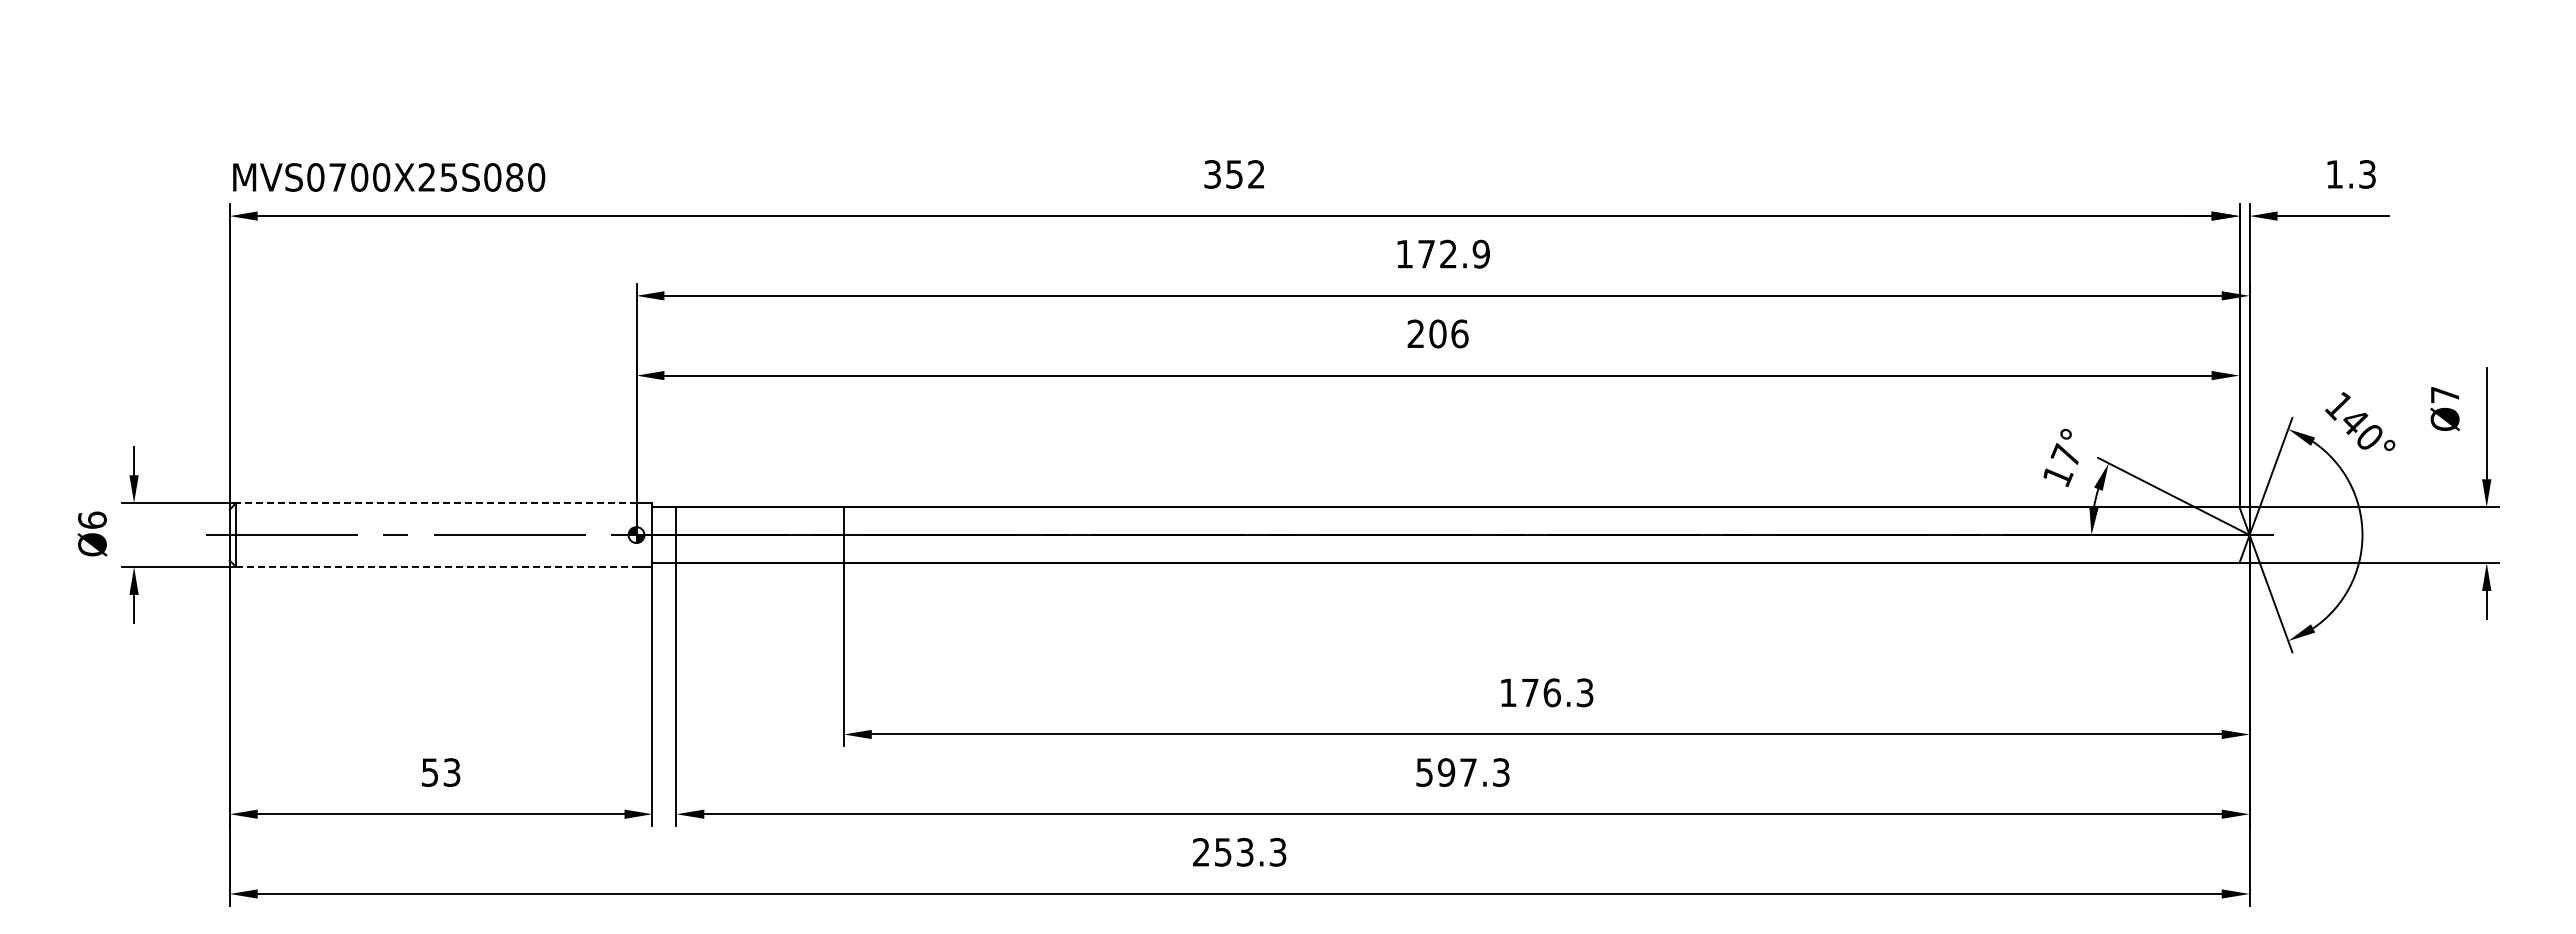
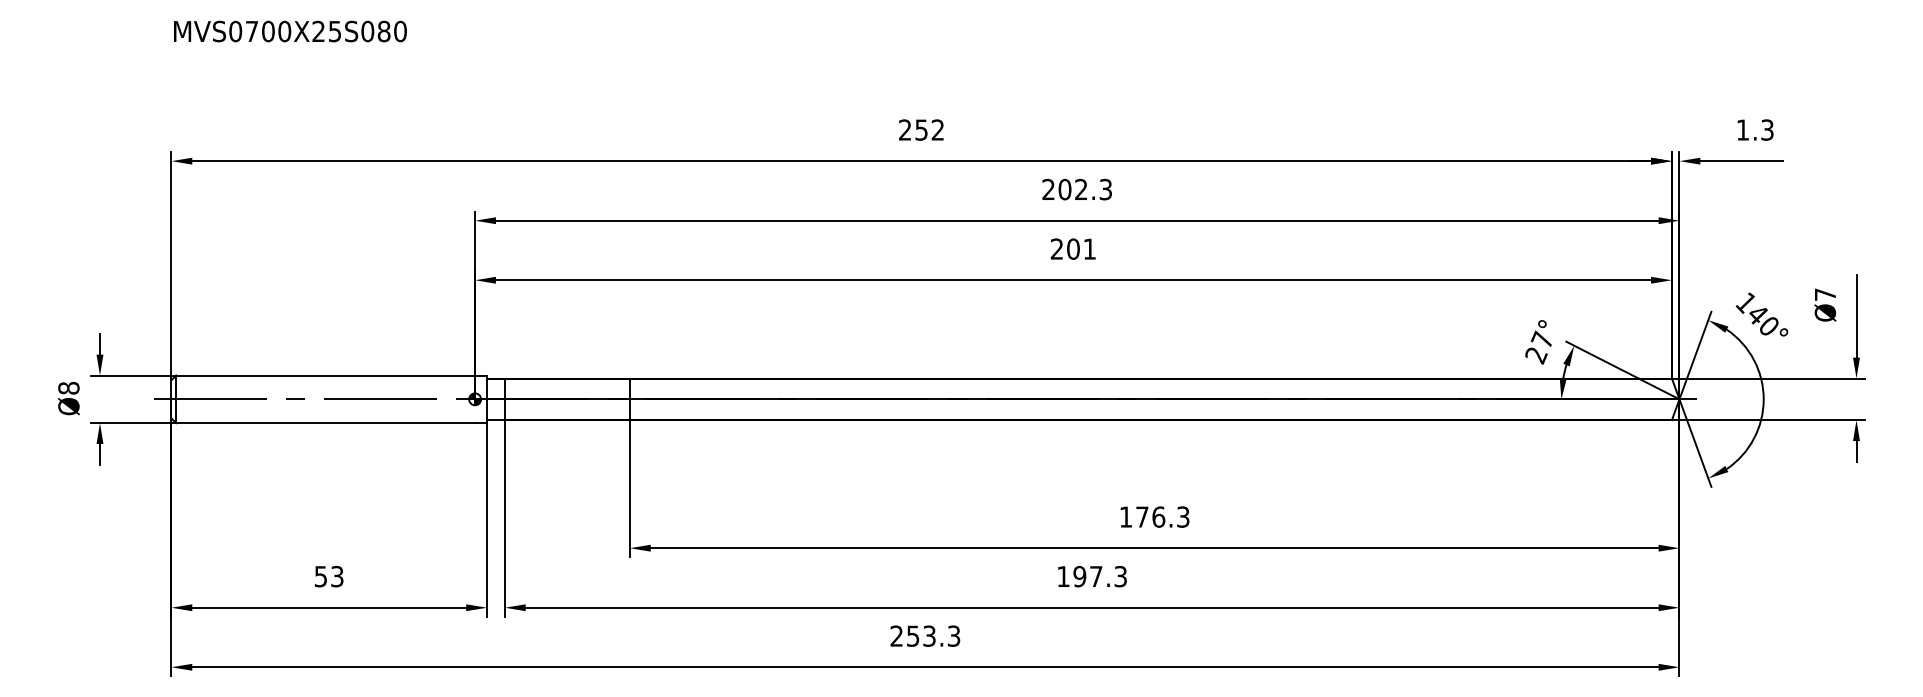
text: (1212, 174) -> (905, 130), 352 -> 252
text: (389, 177) -> (290, 31), moved
text: (1442, 253) -> (1076, 189), 172.9 -> 202.3
text: (1459, 333) -> (1089, 248), 206 -> 201
text: (2058, 477) -> (1536, 356), 17° -> 27°
line: (435, 503) -> (325, 375), dashed -> solid
text: (92, 519) -> (68, 387), Ø6 -> Ø8
line: (436, 567) -> (325, 423), dashed -> solid
text: (1424, 772) -> (1063, 576), 597.3 -> 197.3

